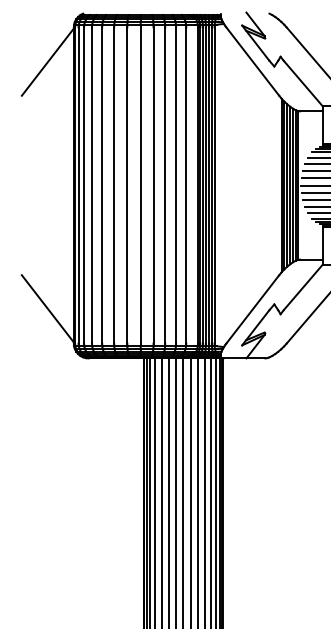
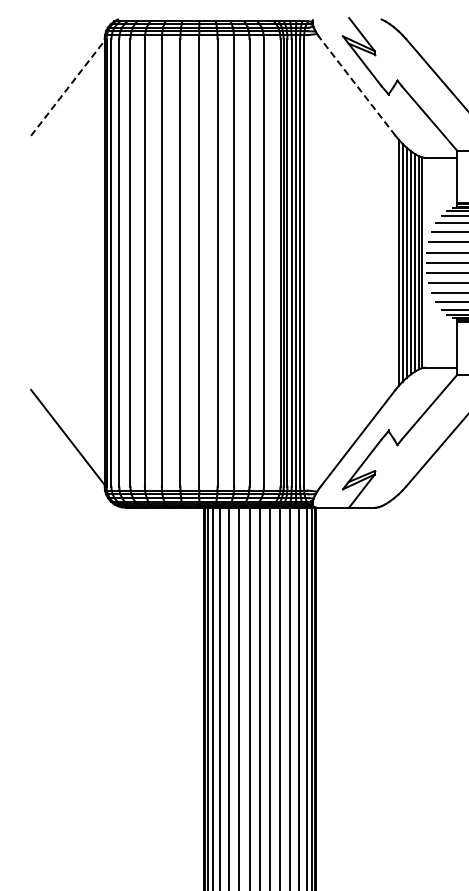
line: (48, 61) -> (68, 87), solid -> dashed
line: (252, 61) -> (357, 87), solid -> dashed

